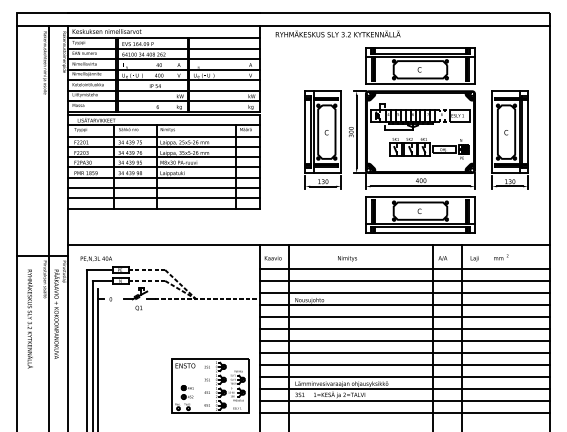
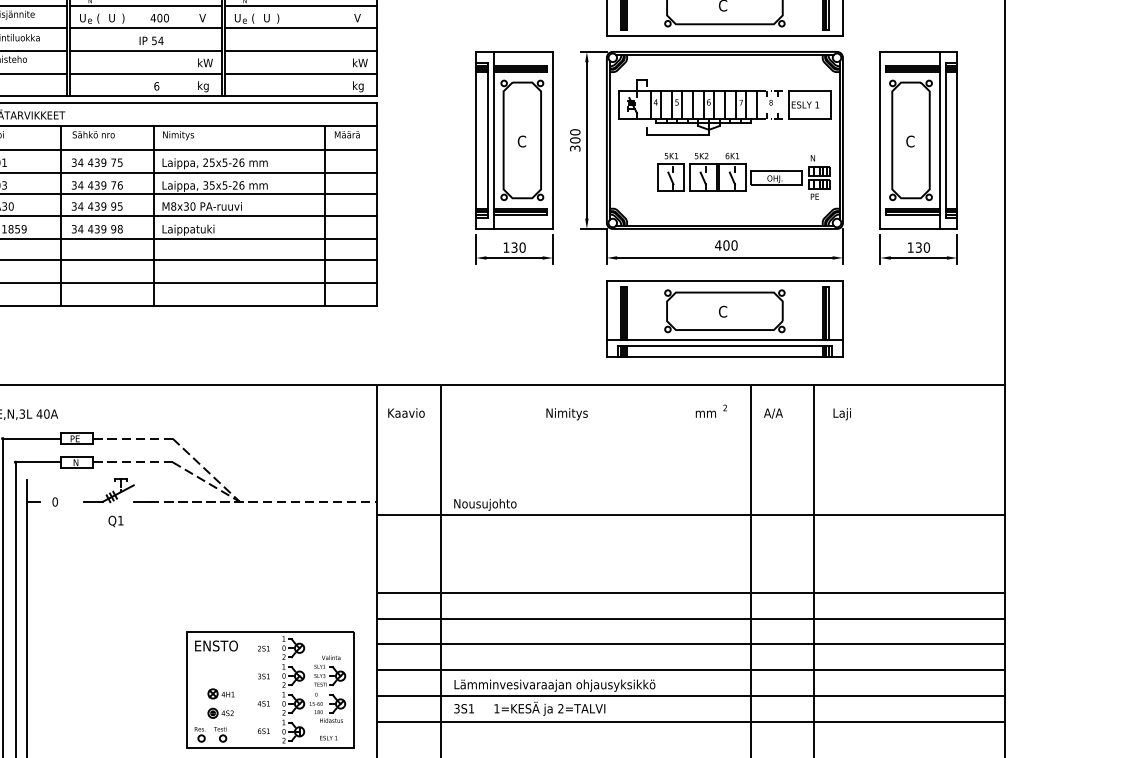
text: (501, 257) -> (711, 411), moved
line: (404, 269) -> (690, 437), removed
line: (404, 281) -> (690, 463), removed
line: (404, 293) -> (690, 489), removed
line: (404, 317) -> (690, 541), removed
line: (404, 329) -> (690, 567), removed
line: (404, 413) -> (690, 748), removed

